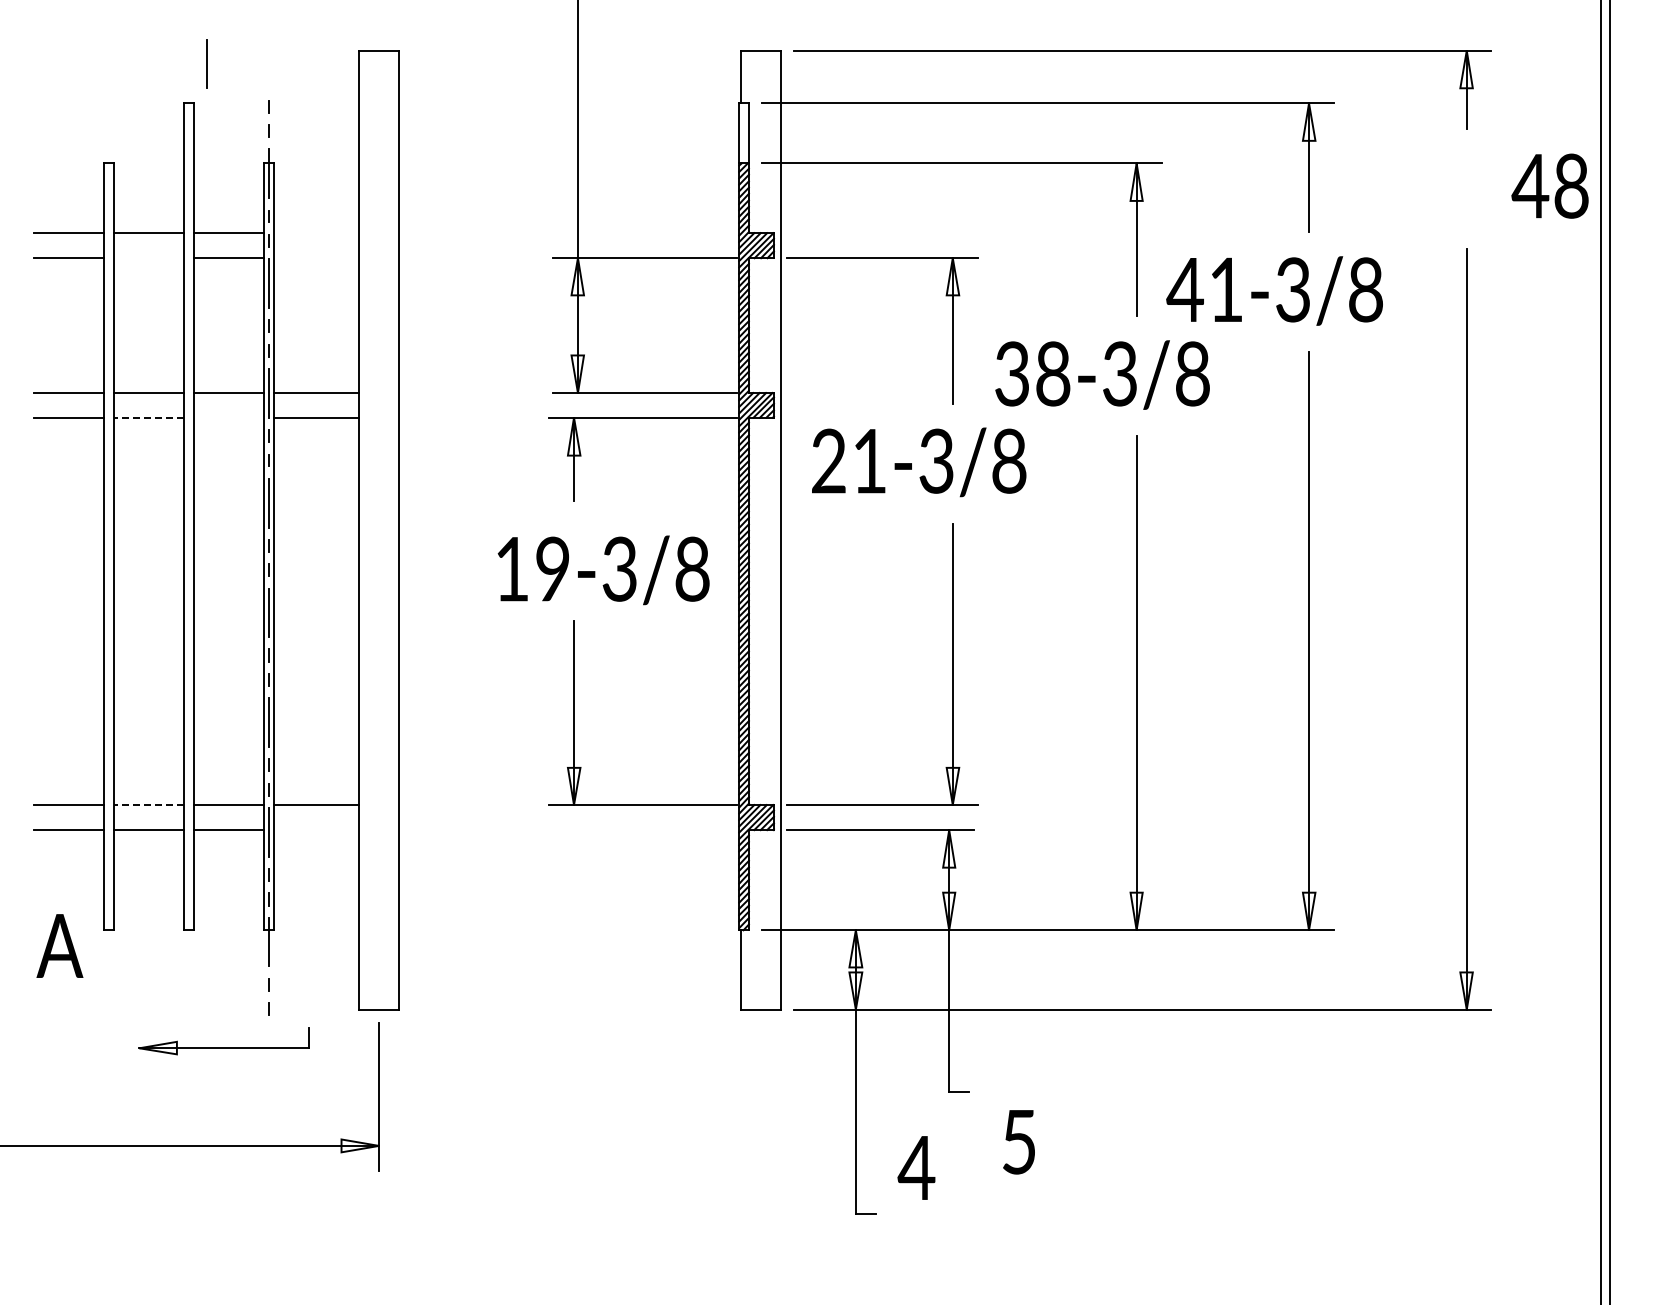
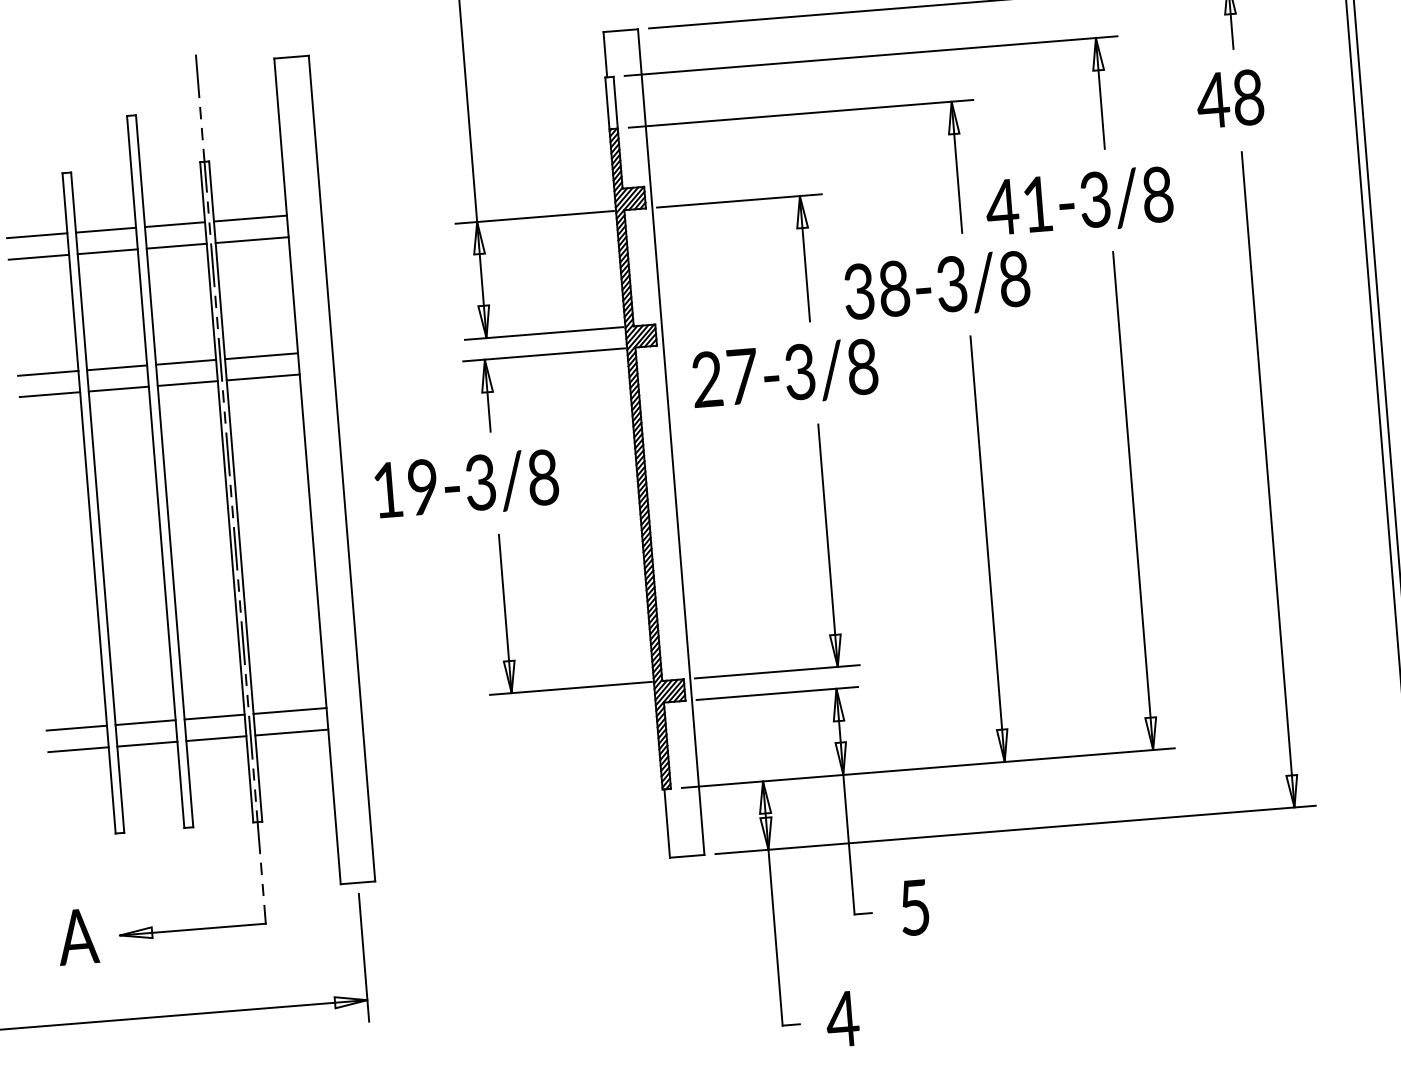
line: (206, 63) -> (197, 75), moved
text: (1549, 185) -> (1229, 98), moved
line: (316, 233) -> (250, 218), added
line: (148, 258) -> (107, 252), added
line: (316, 258) -> (252, 240), added
line: (148, 417) -> (118, 388), dashed -> solid
line: (228, 417) -> (187, 383), added
text: (870, 461) -> (743, 376), 21-3/8 -> 27-3/8
text: (603, 570) -> (466, 484), moved
line: (148, 805) -> (145, 723), dashed -> solid
line: (316, 830) -> (291, 732), added
text: (59, 945) -> (77, 936), moved
part: (223, 1041) -> (191, 923), moved
text: (1018, 1142) -> (914, 908), moved
text: (916, 1167) -> (842, 1018), moved

